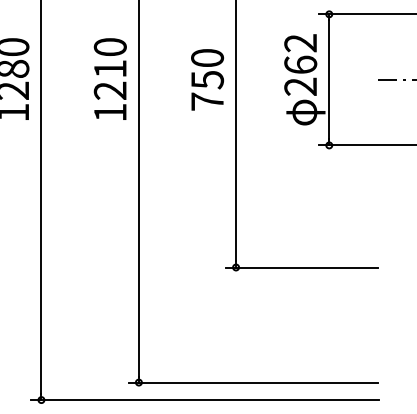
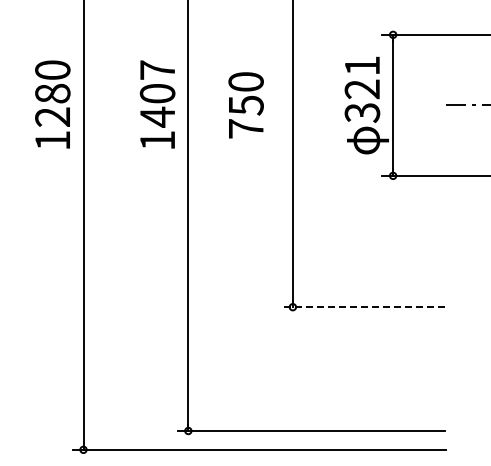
text: (300, 65) -> (362, 89), 262 -> 321
text: (110, 68) -> (157, 93), 1210 -> 1407
text: (206, 79) -> (245, 105), moved
line: (301, 267) -> (363, 307), solid -> dashed

